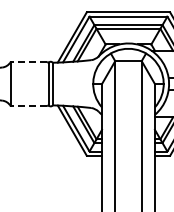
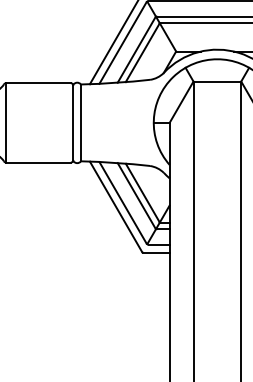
line: (29, 62) -> (38, 83), dashed -> solid
line: (29, 106) -> (38, 163), dashed -> solid

